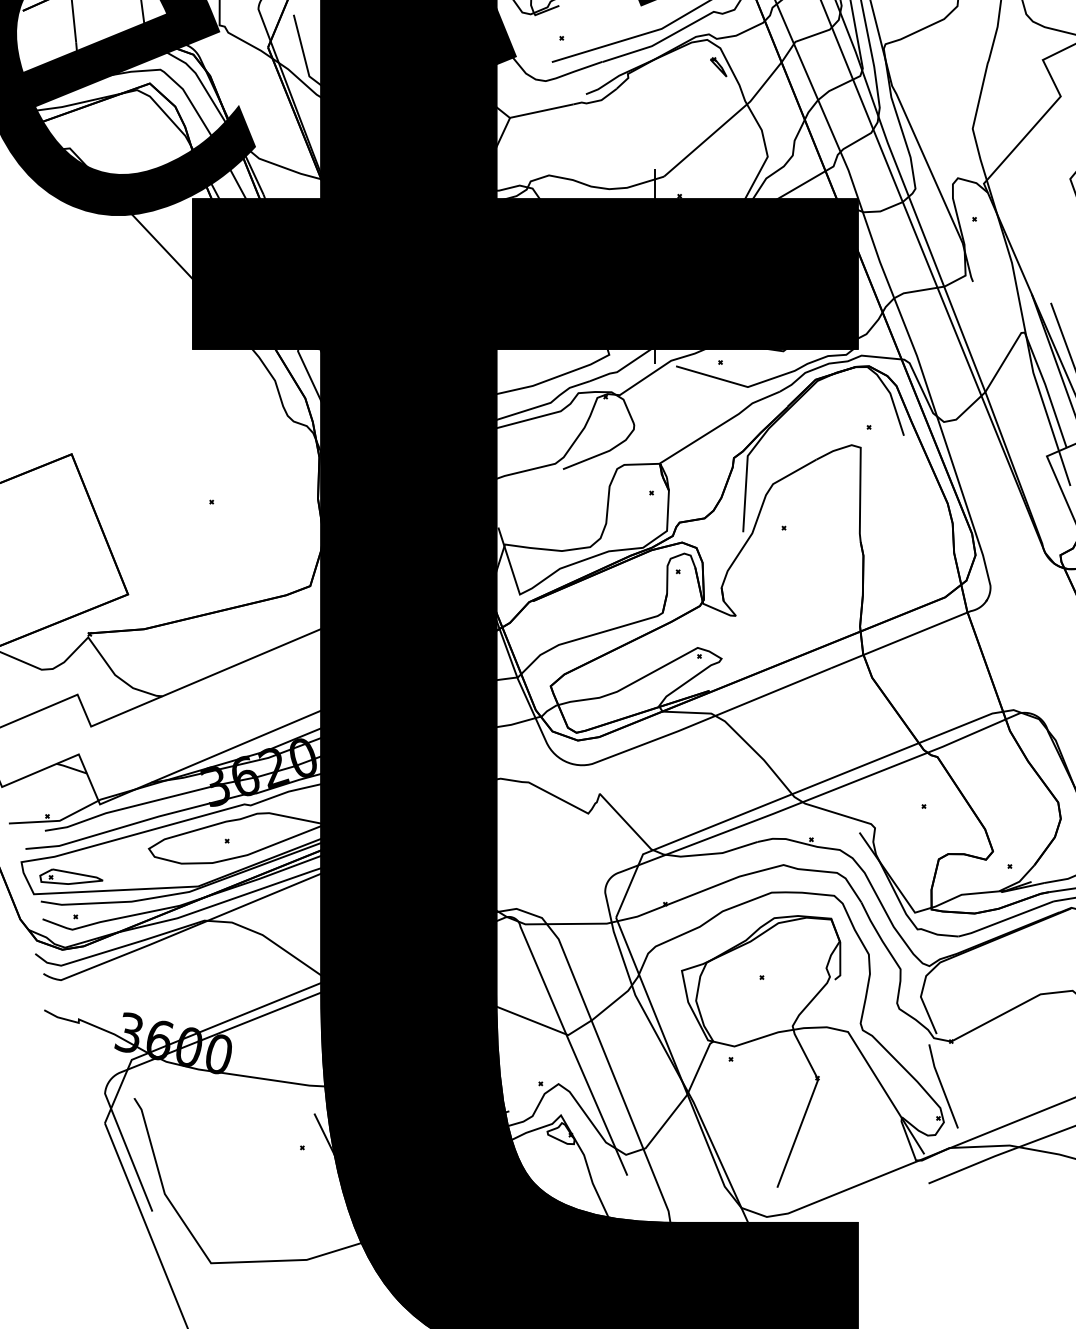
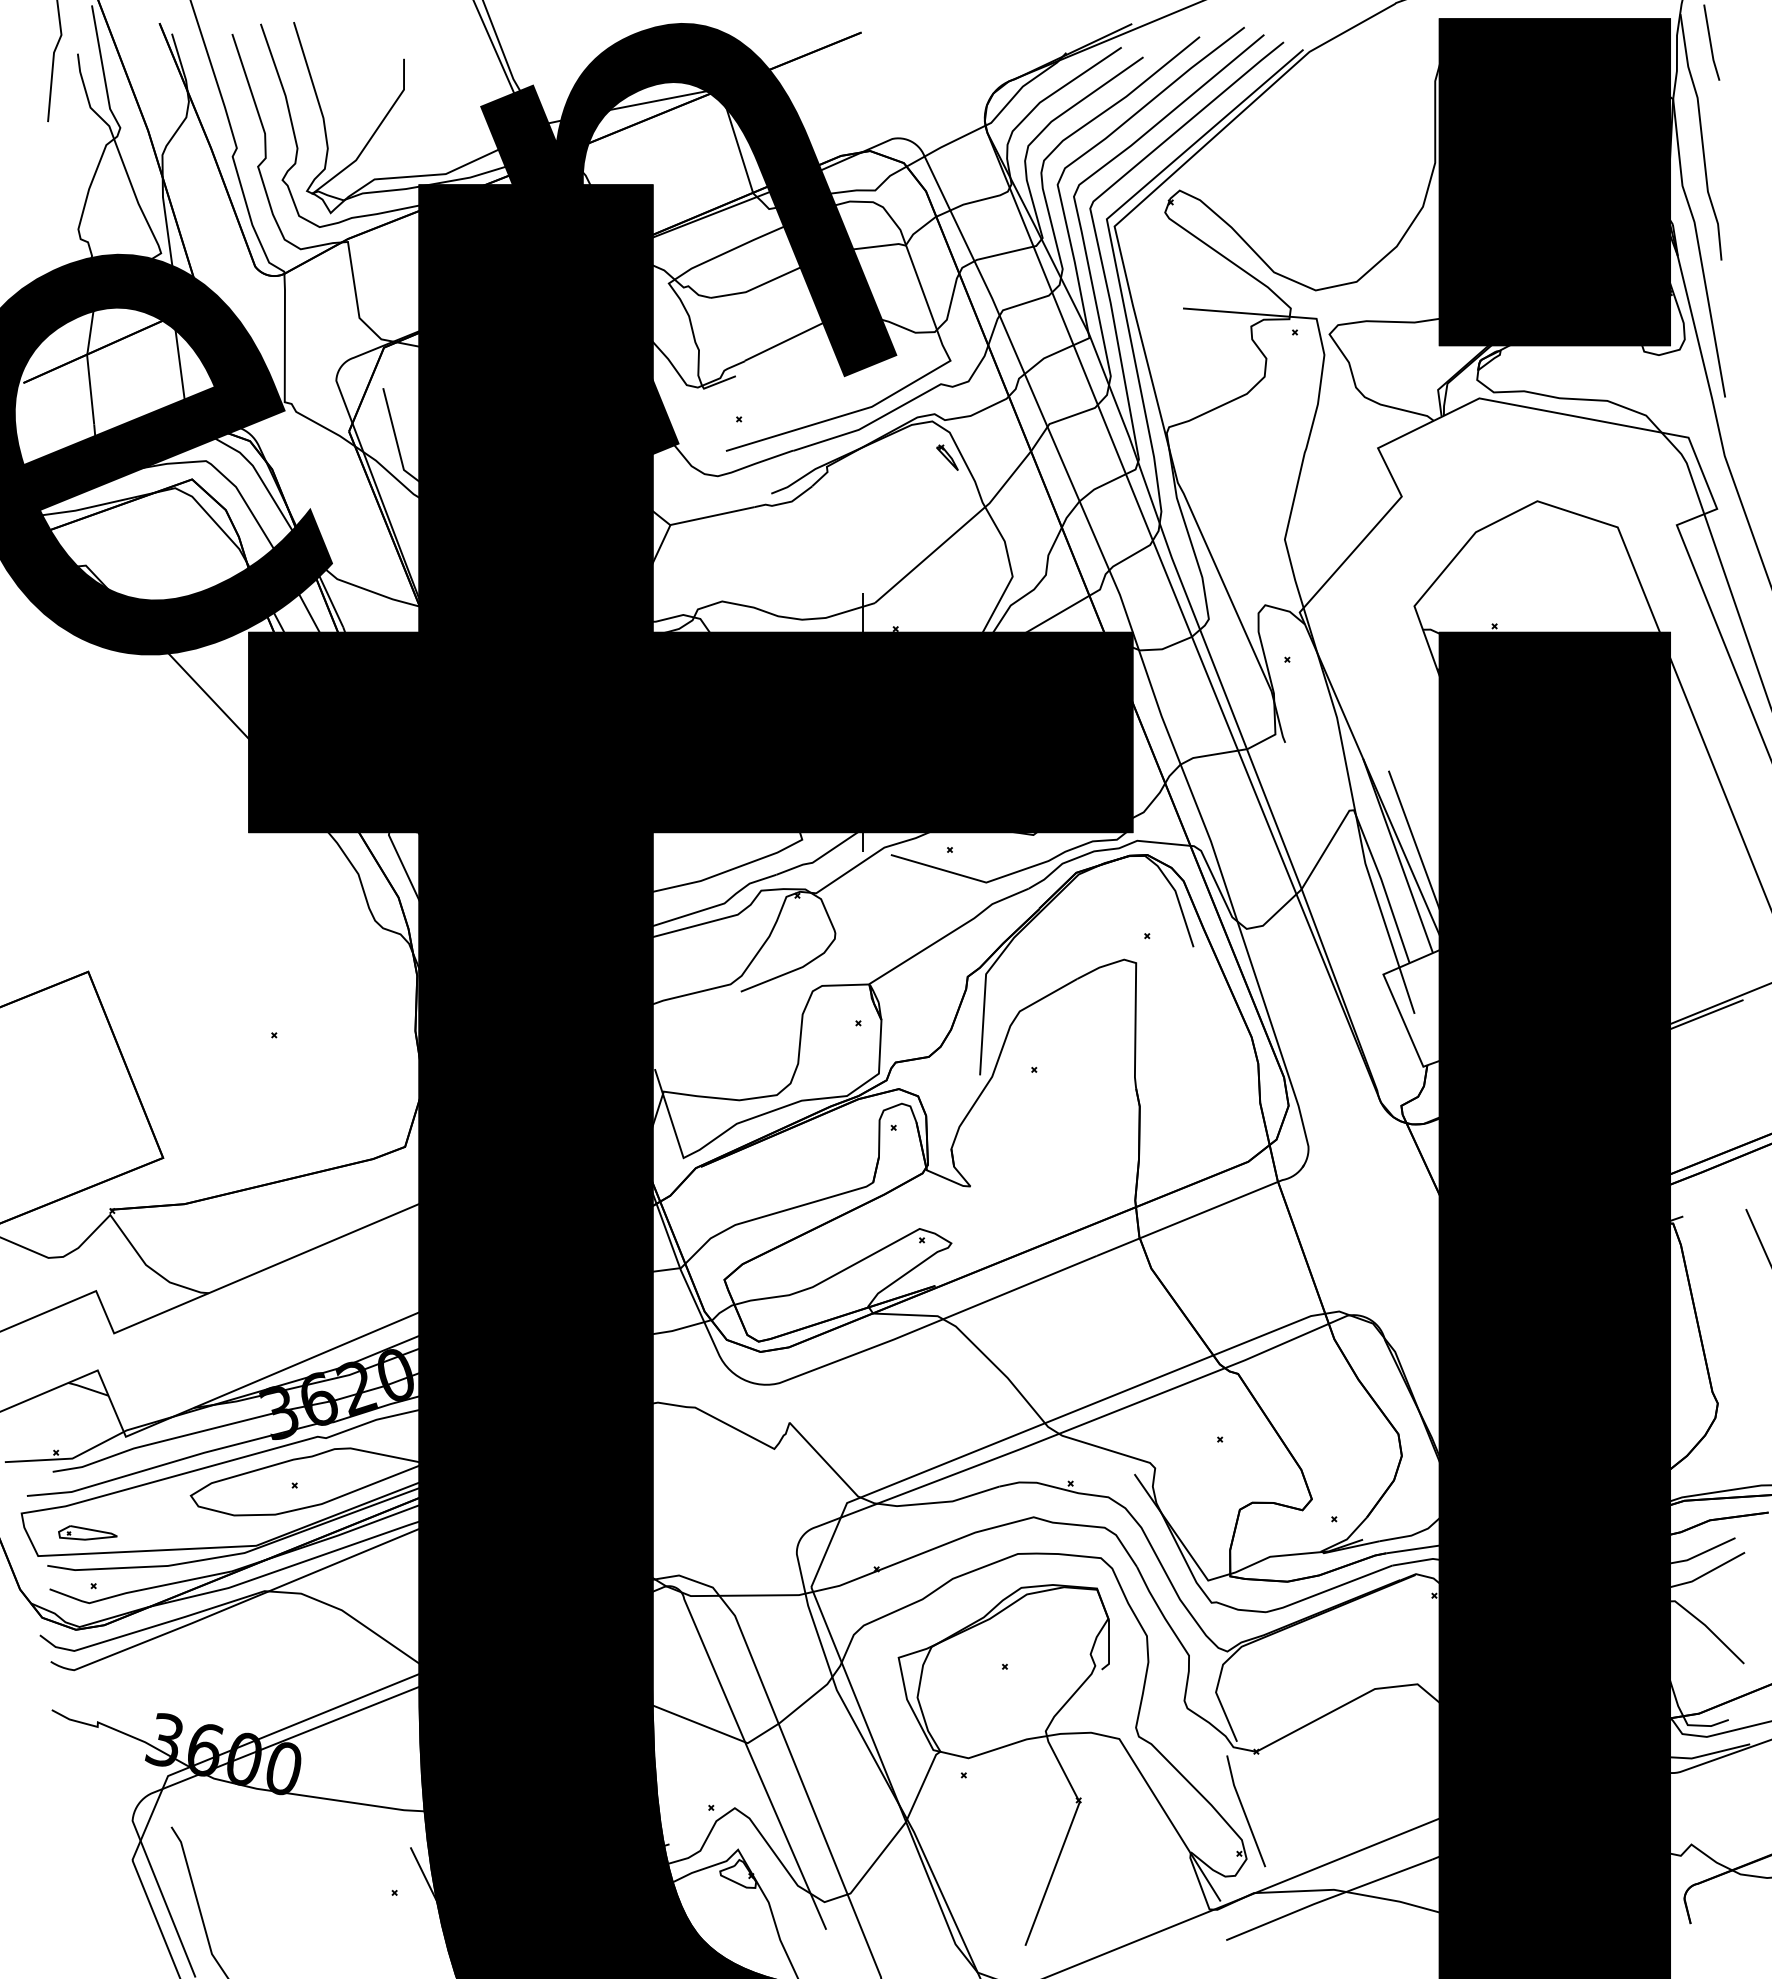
part: (71, 876) -> (87, 1532), size x0.7

